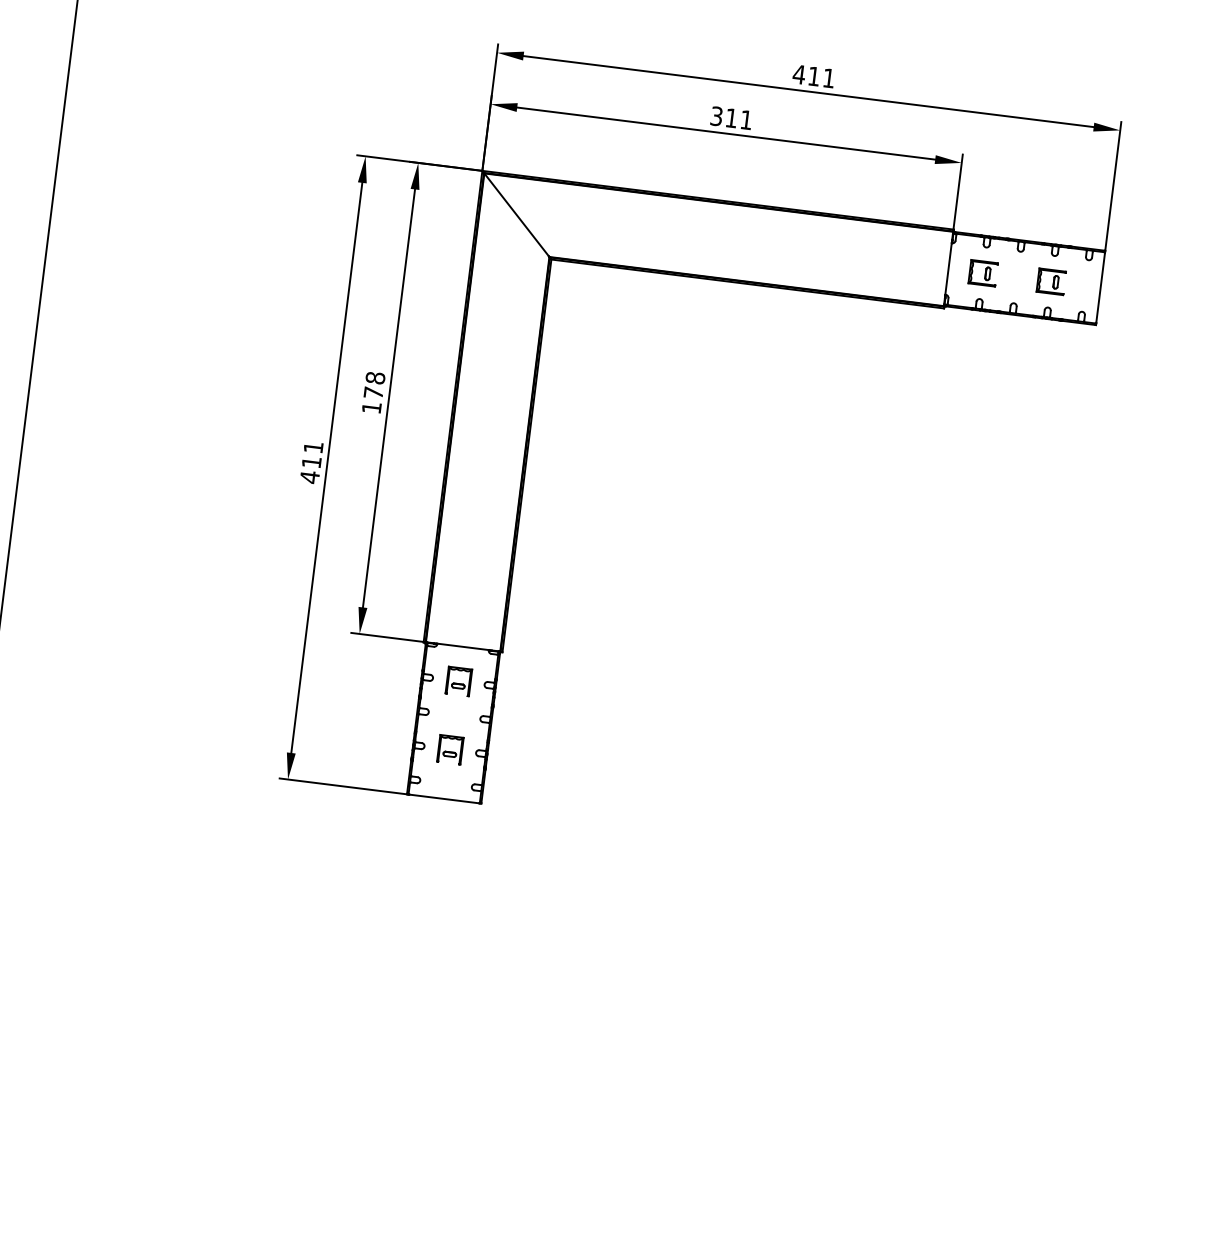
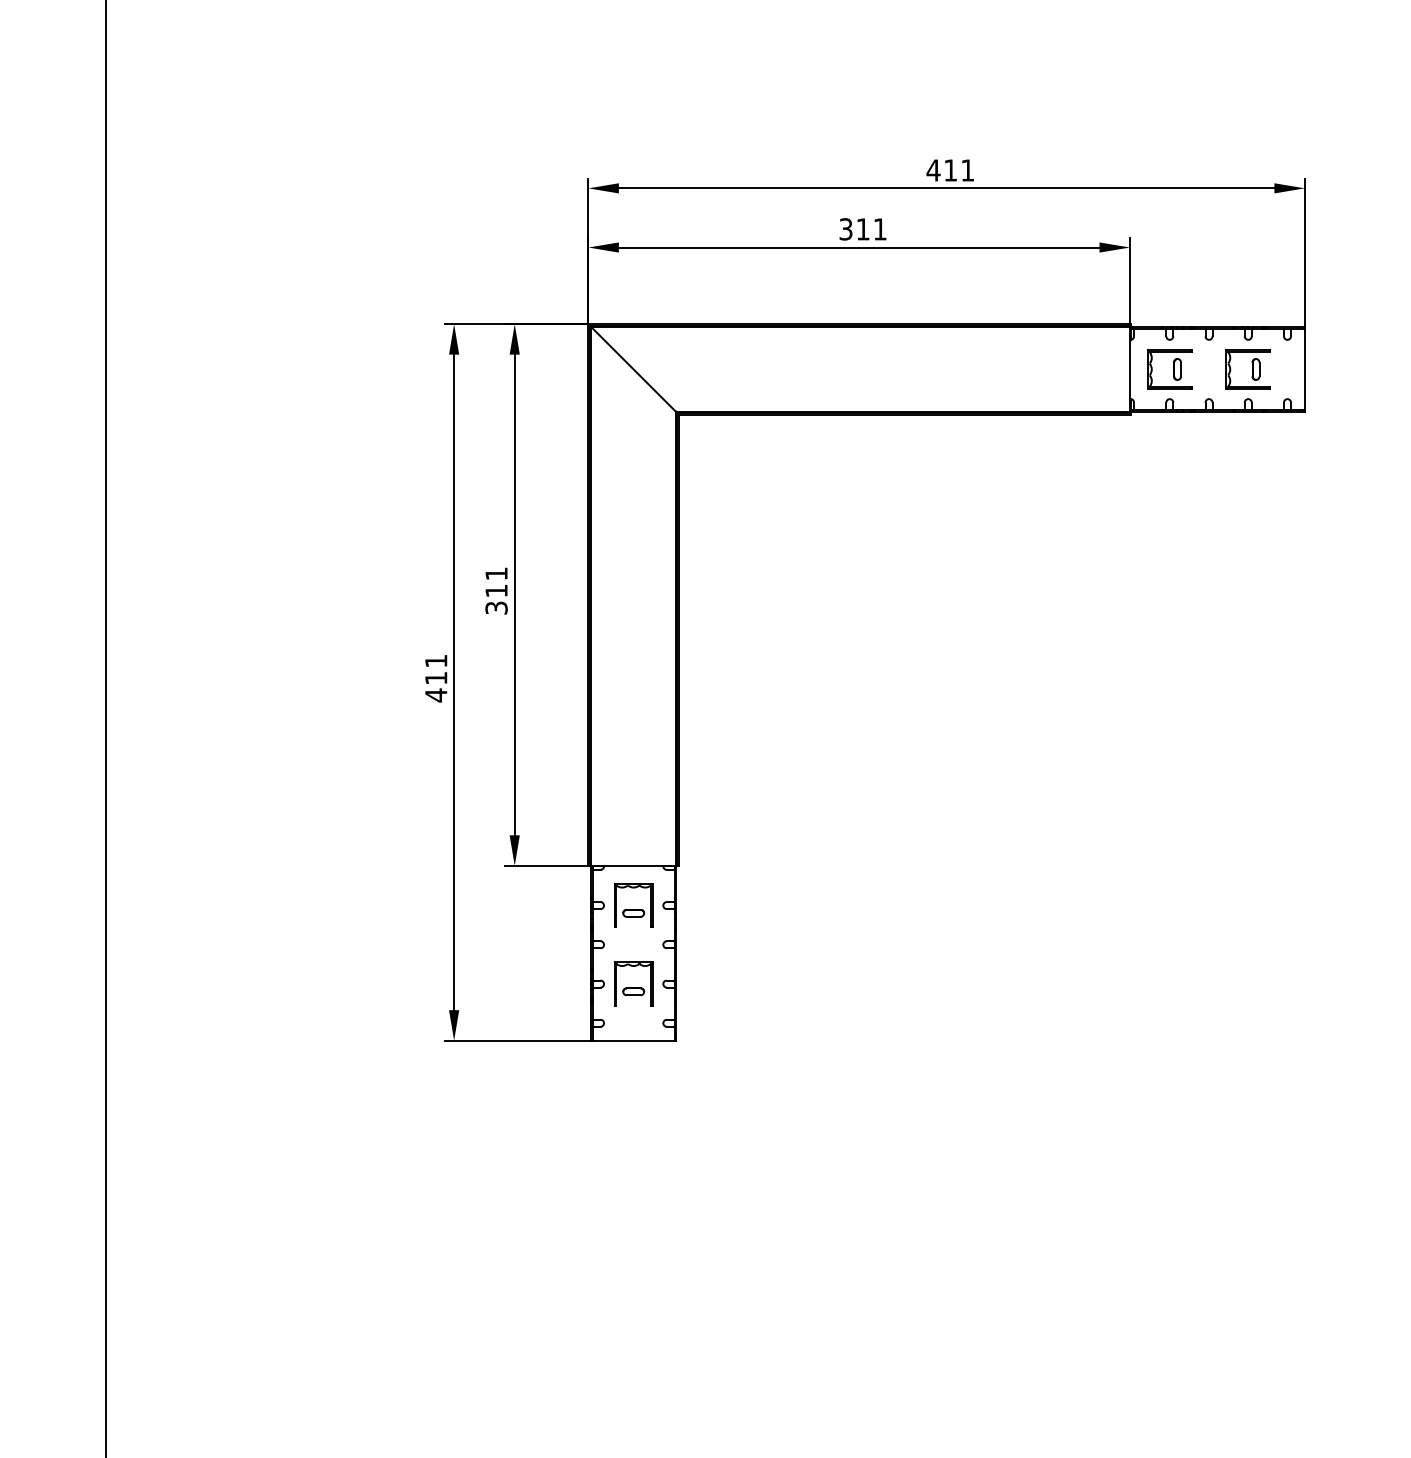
part: (982, 273) -> (1169, 369), size x1.43
part: (1050, 281) -> (1247, 369), size x1.43
text: (373, 392) -> (496, 590), 178 -> 311
part: (458, 681) -> (633, 905), size x1.43
part: (450, 749) -> (633, 983), size x1.43

